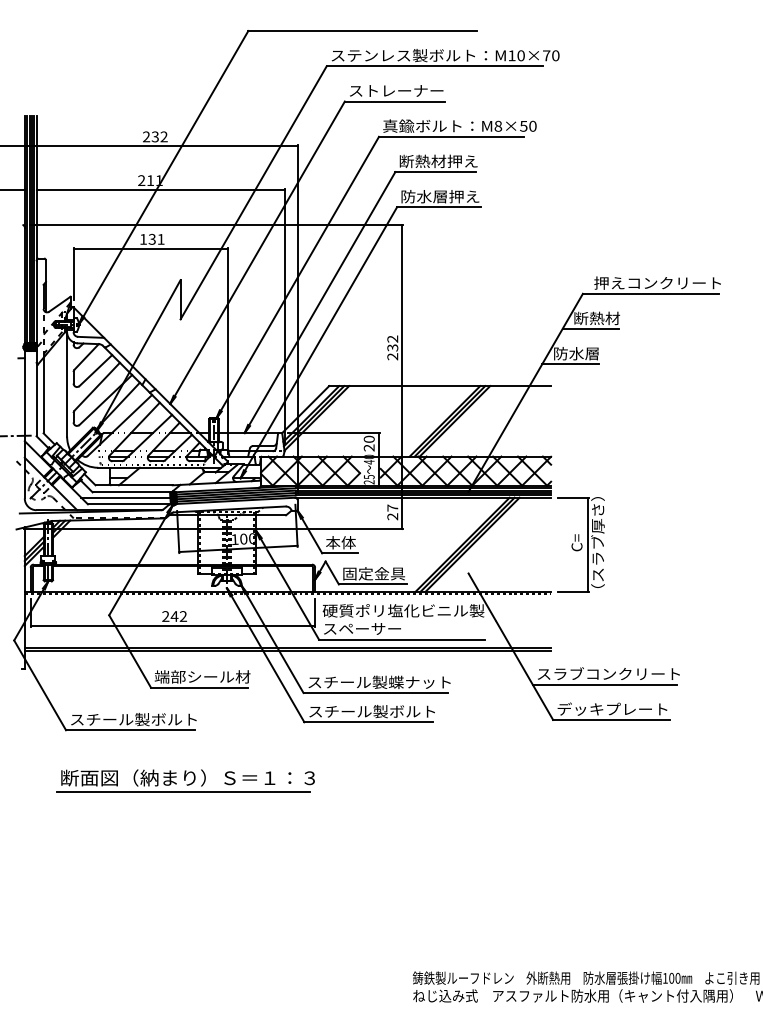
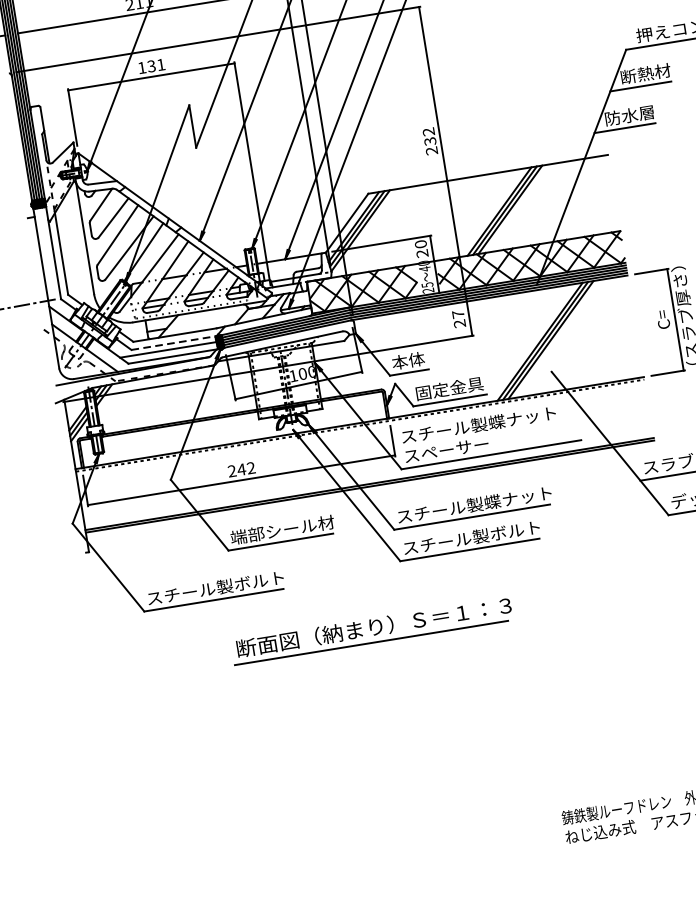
line: (133, 492) -> (175, 342), solid -> dashed
text: (403, 610) -> (487, 423), 硬質ポリ塩化ビニル製 -> スチール製蝶ナット
part: (185, 780) -> (371, 630), moved

